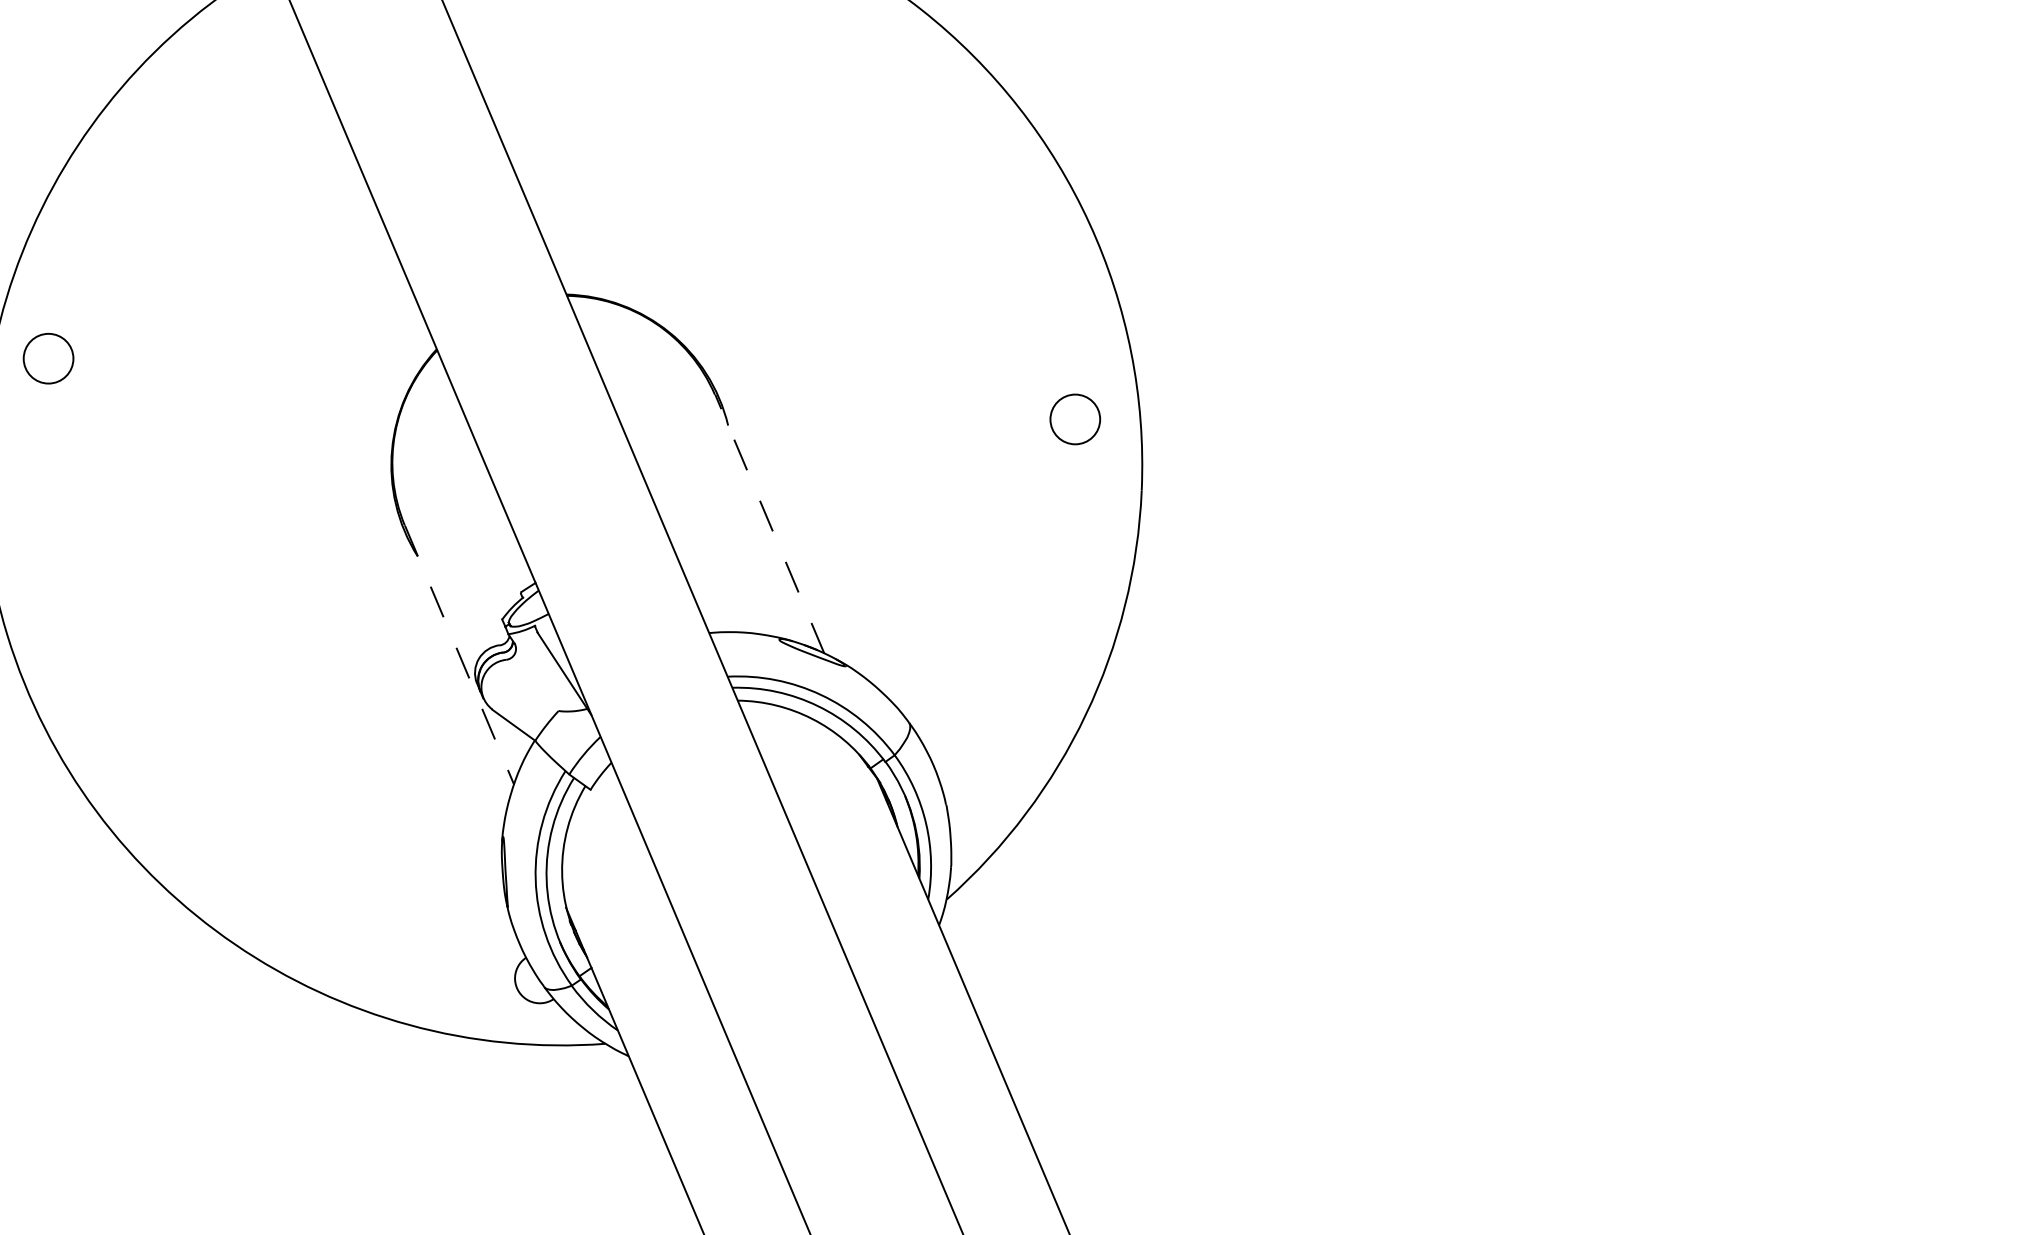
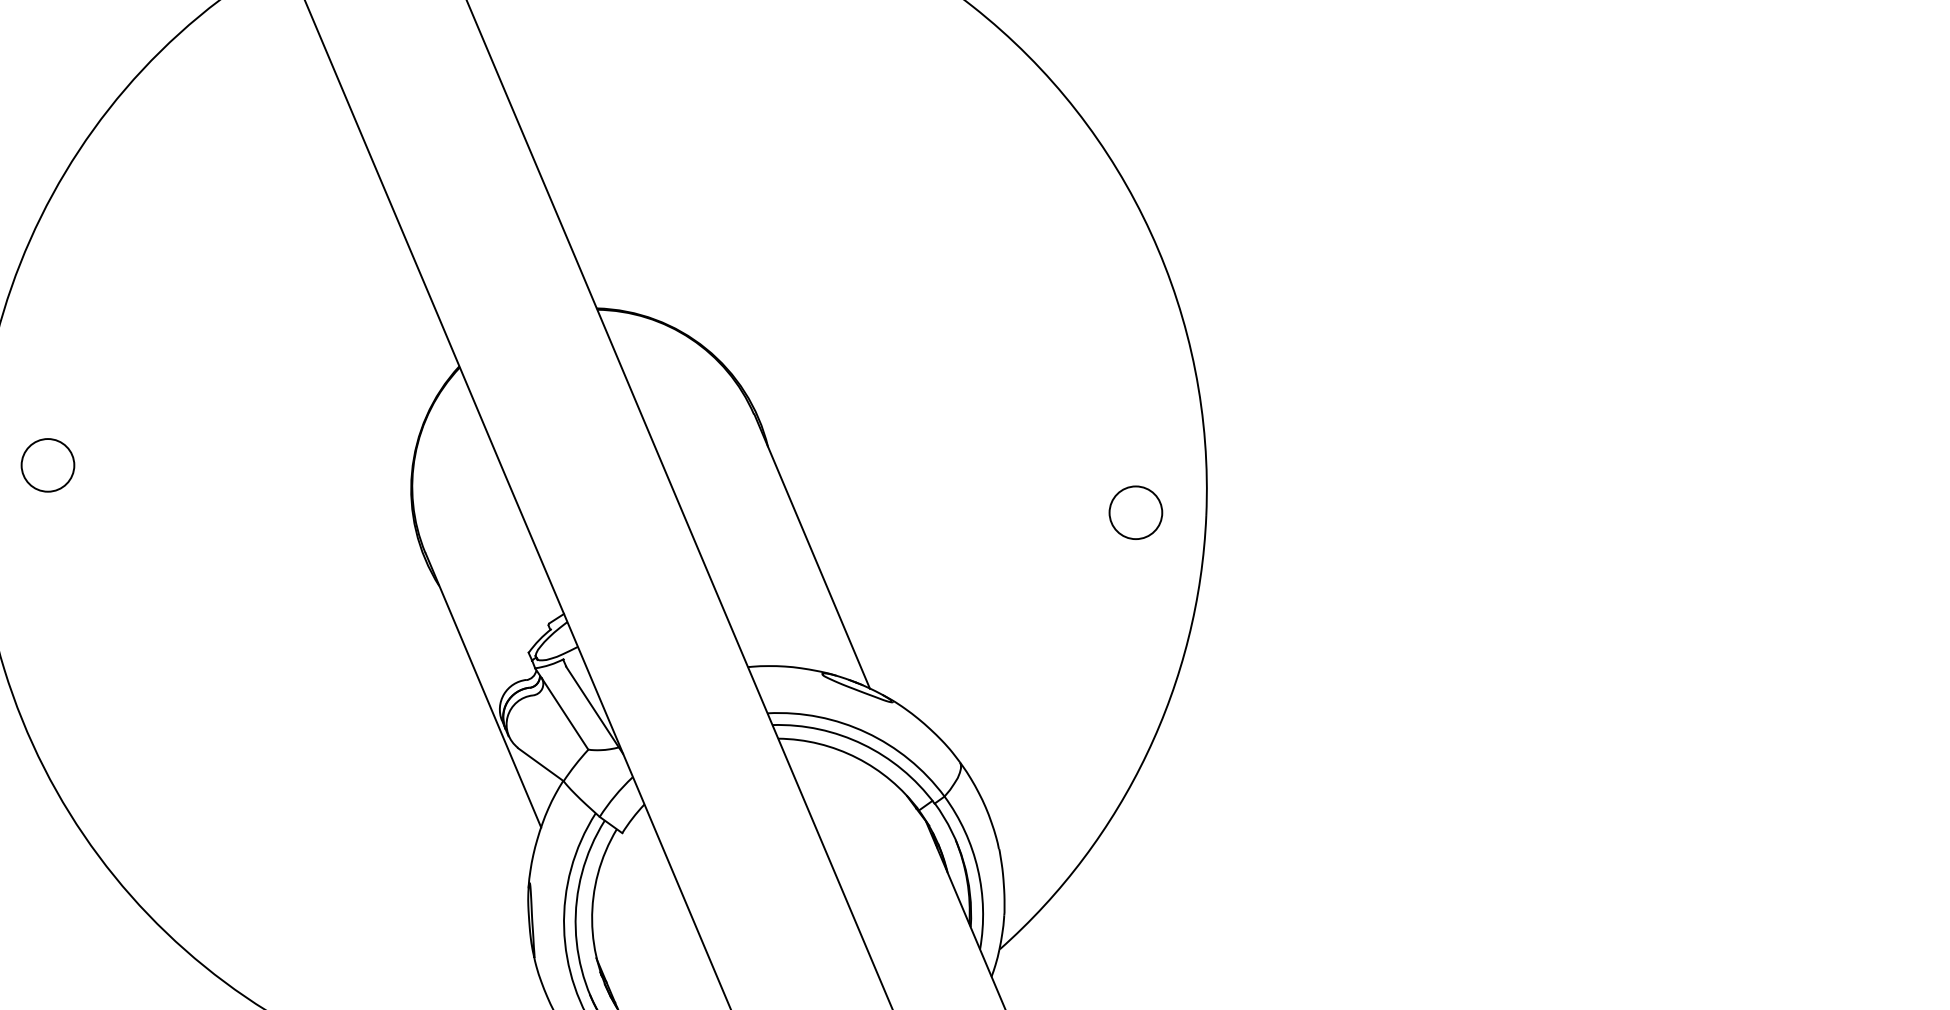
circle: (48, 358) -> (47, 465), moved
circle: (1075, 419) -> (1136, 512), moved
line: (769, 523) -> (811, 550), dashed -> solid
line: (459, 655) -> (483, 690), dashed -> solid
line: (536, 676) -> (564, 713), added

